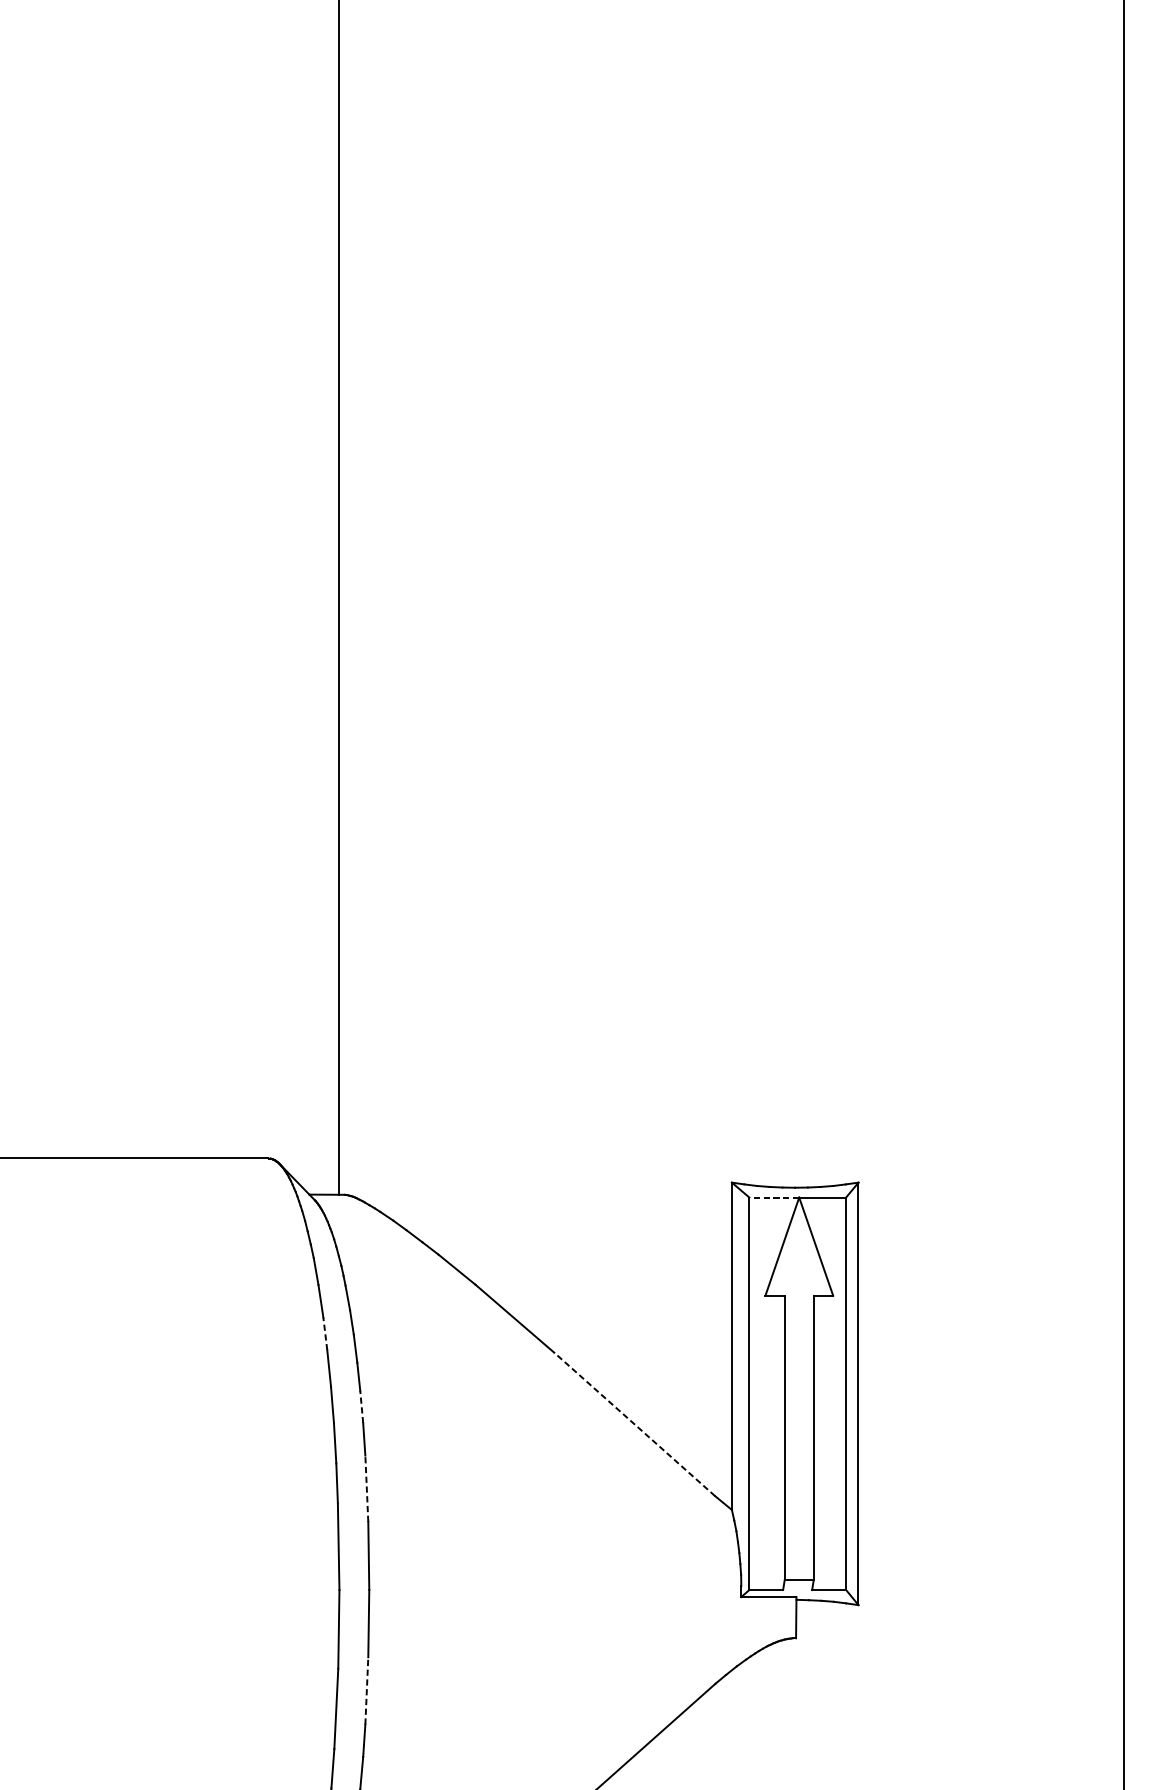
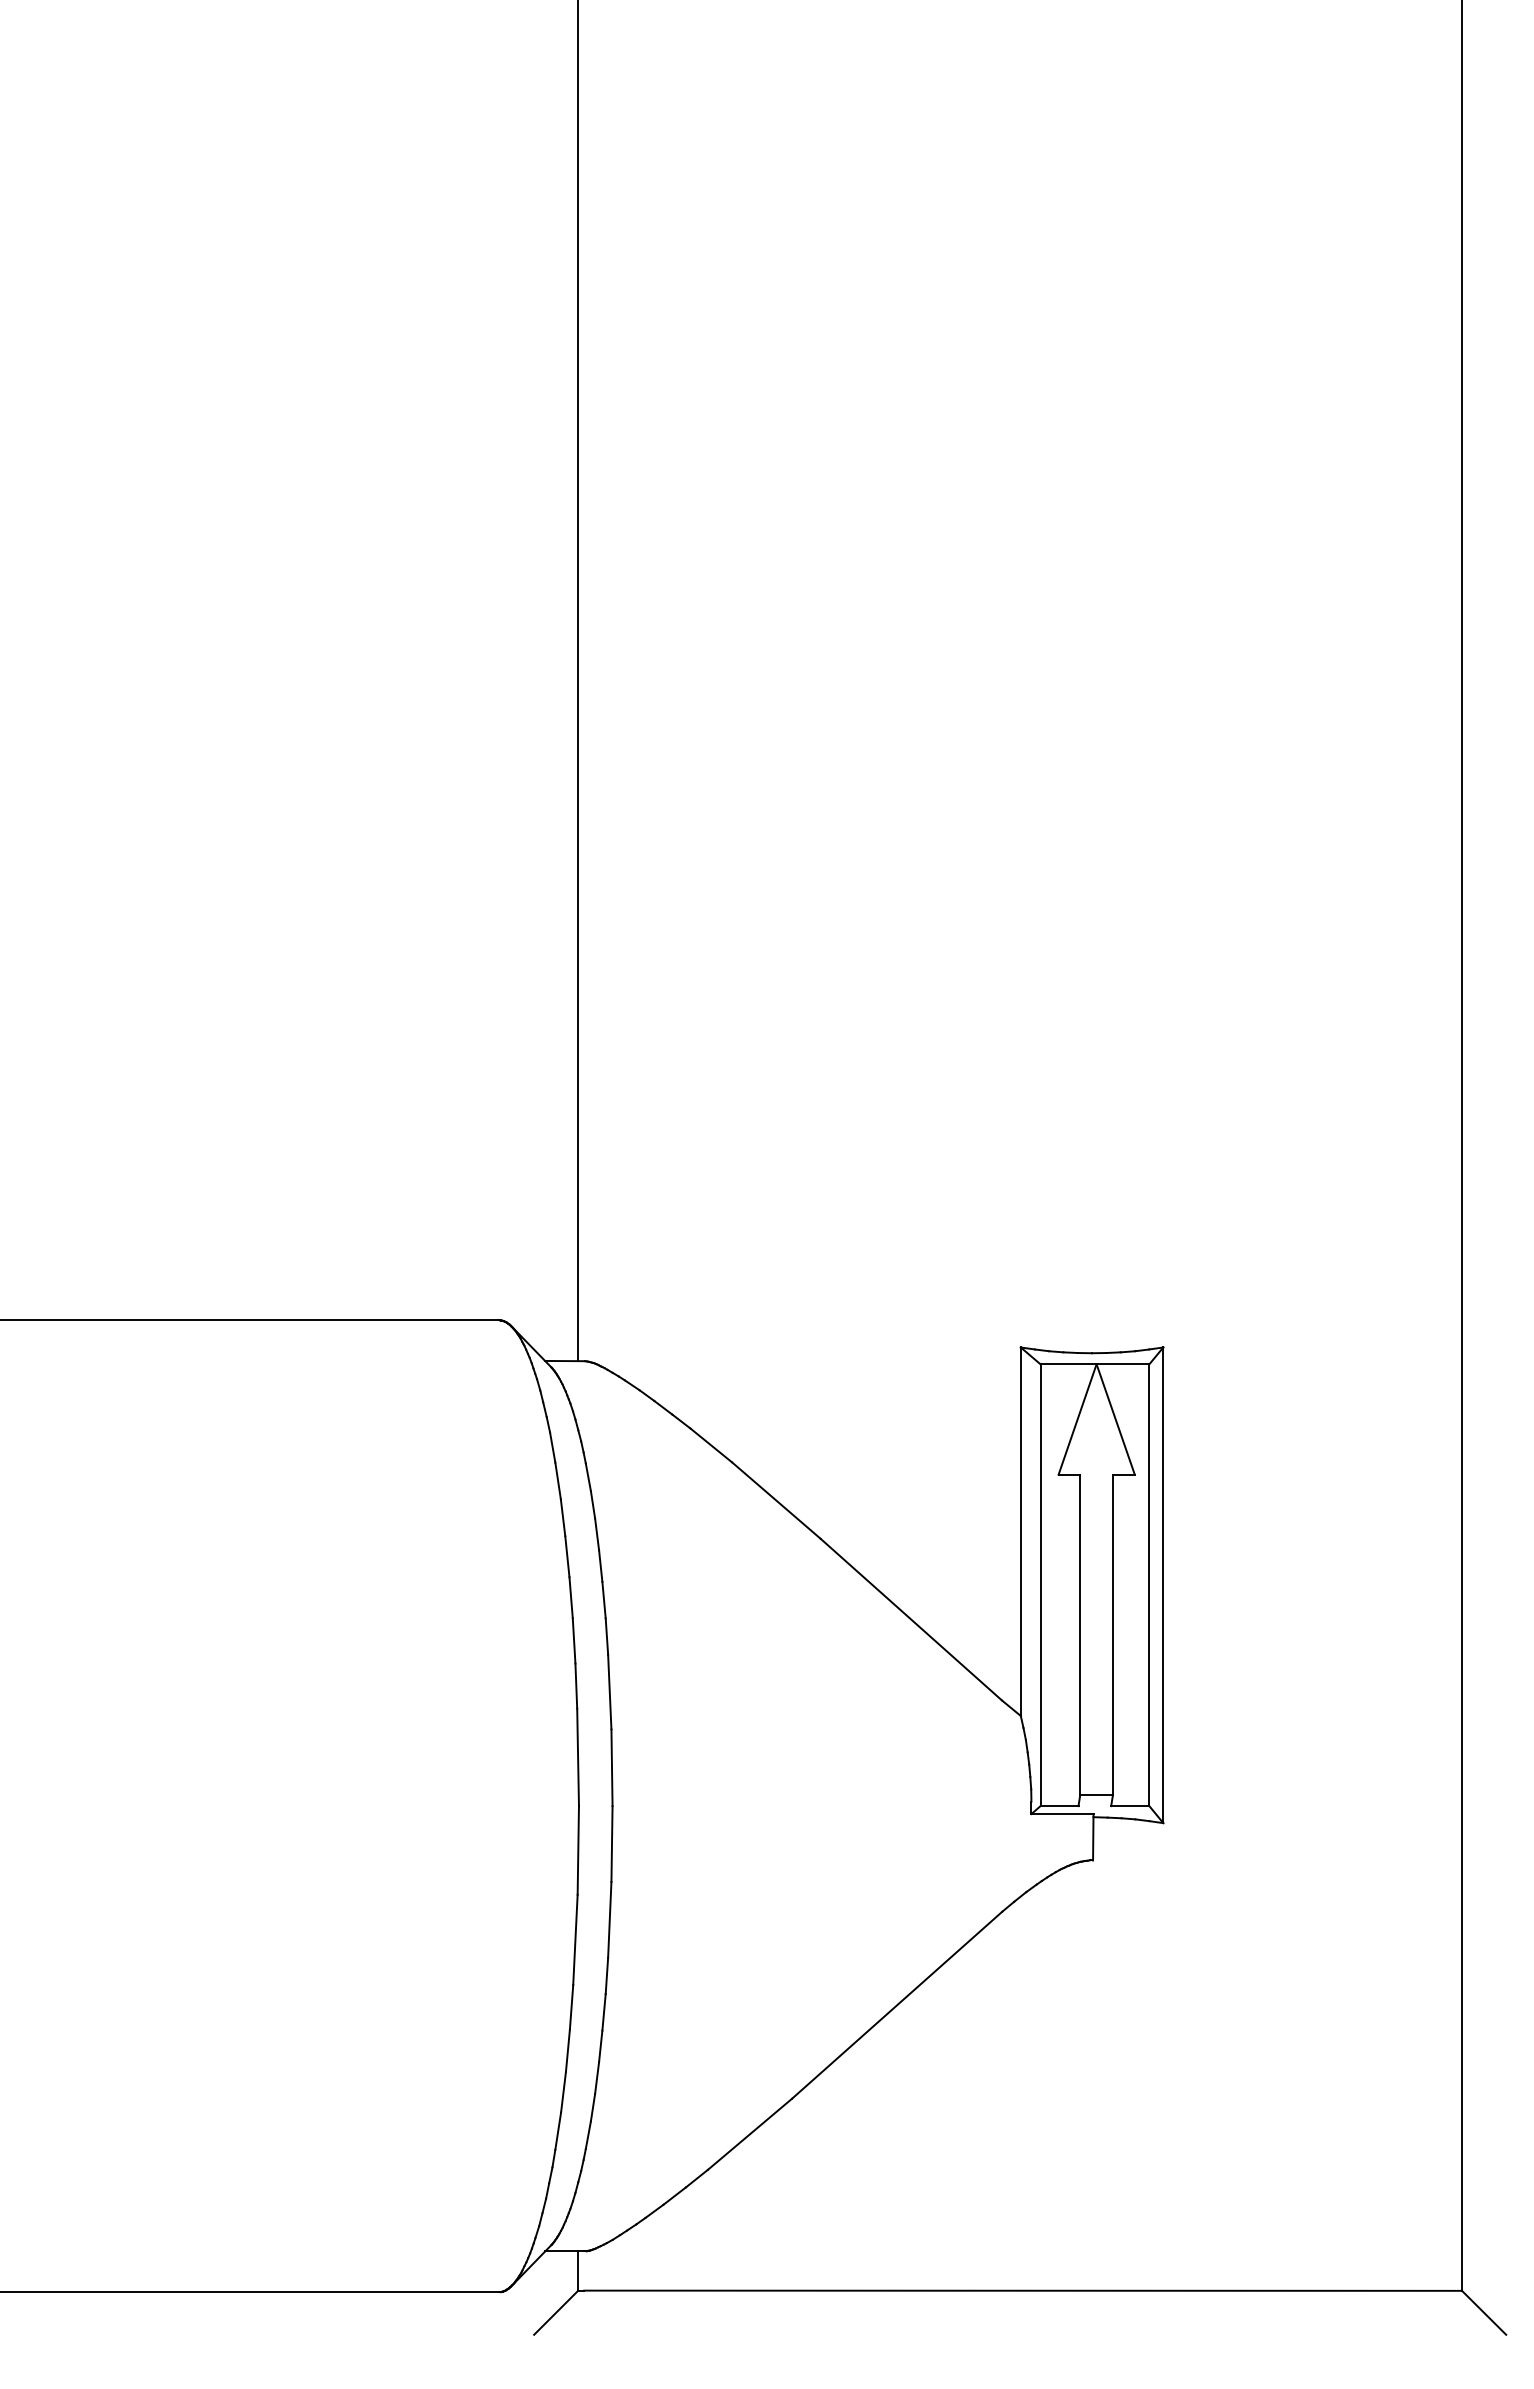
line: (774, 1197) -> (1068, 1364), dashed -> solid
line: (325, 1333) -> (563, 1517), dashed -> solid
line: (362, 1406) -> (604, 1599), dashed -> solid
line: (634, 1424) -> (911, 1619), dashed -> solid
line: (366, 1488) -> (609, 1691), dashed -> solid
line: (366, 1690) -> (609, 1919), dashed -> solid

